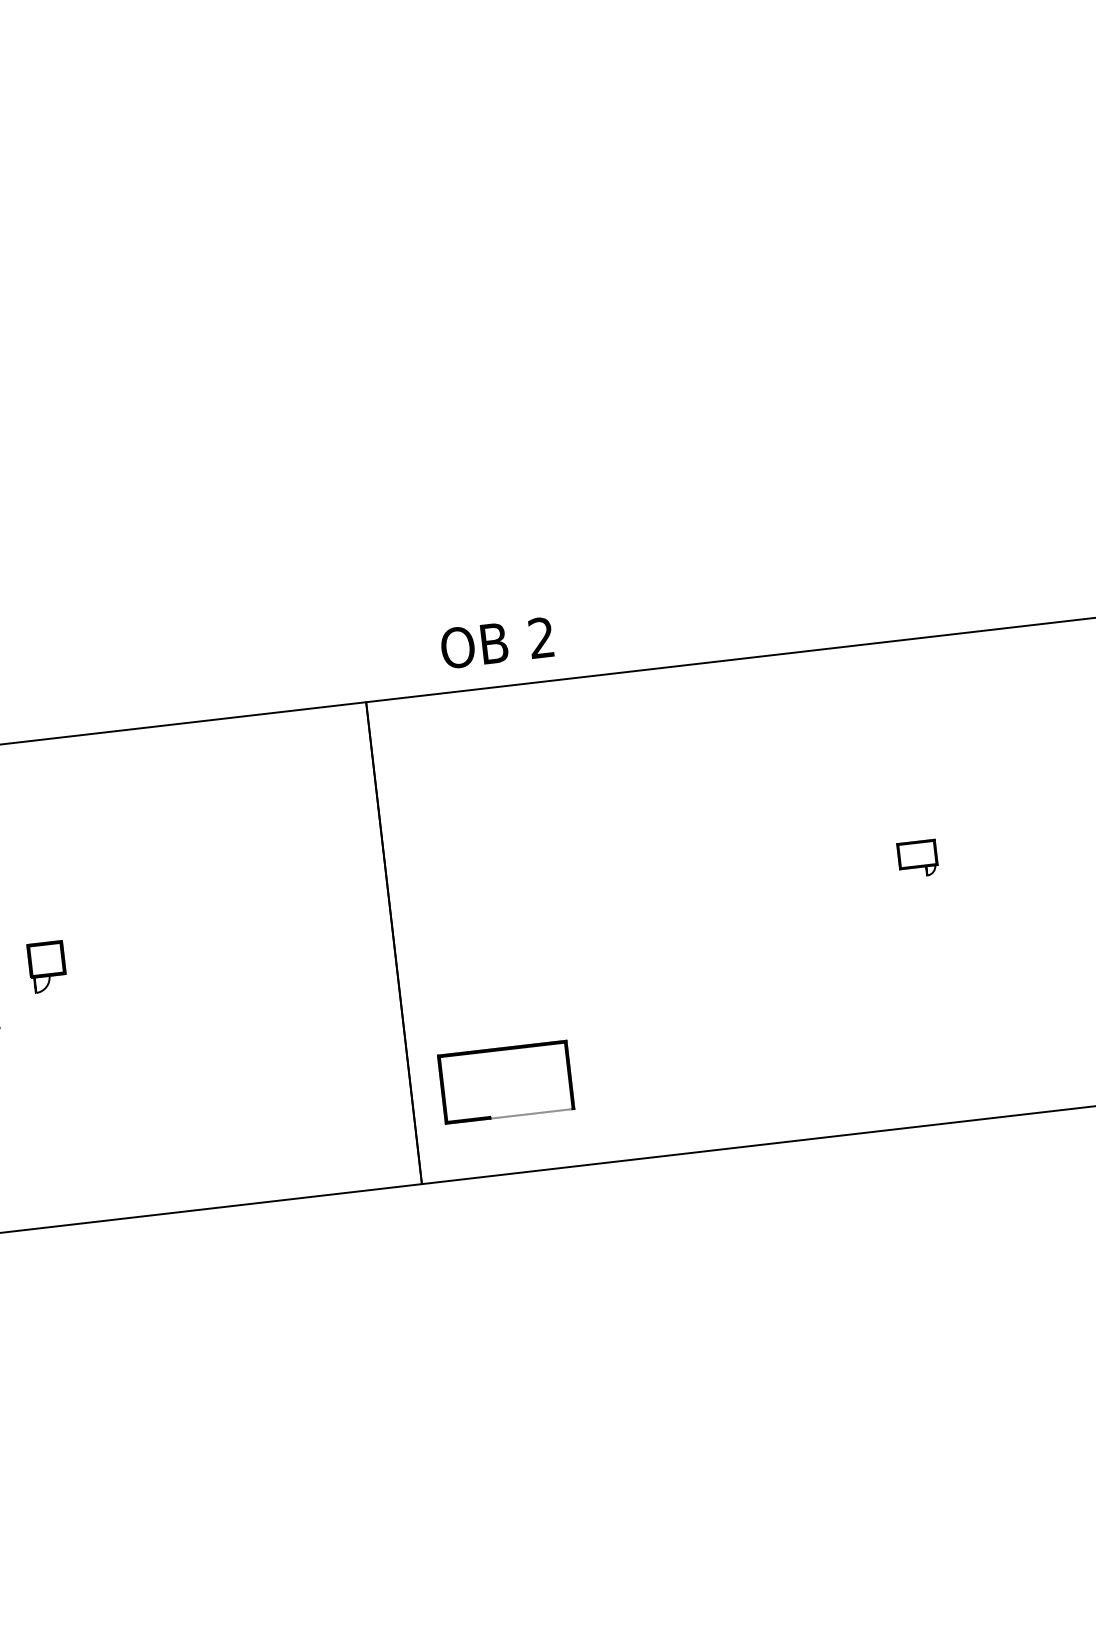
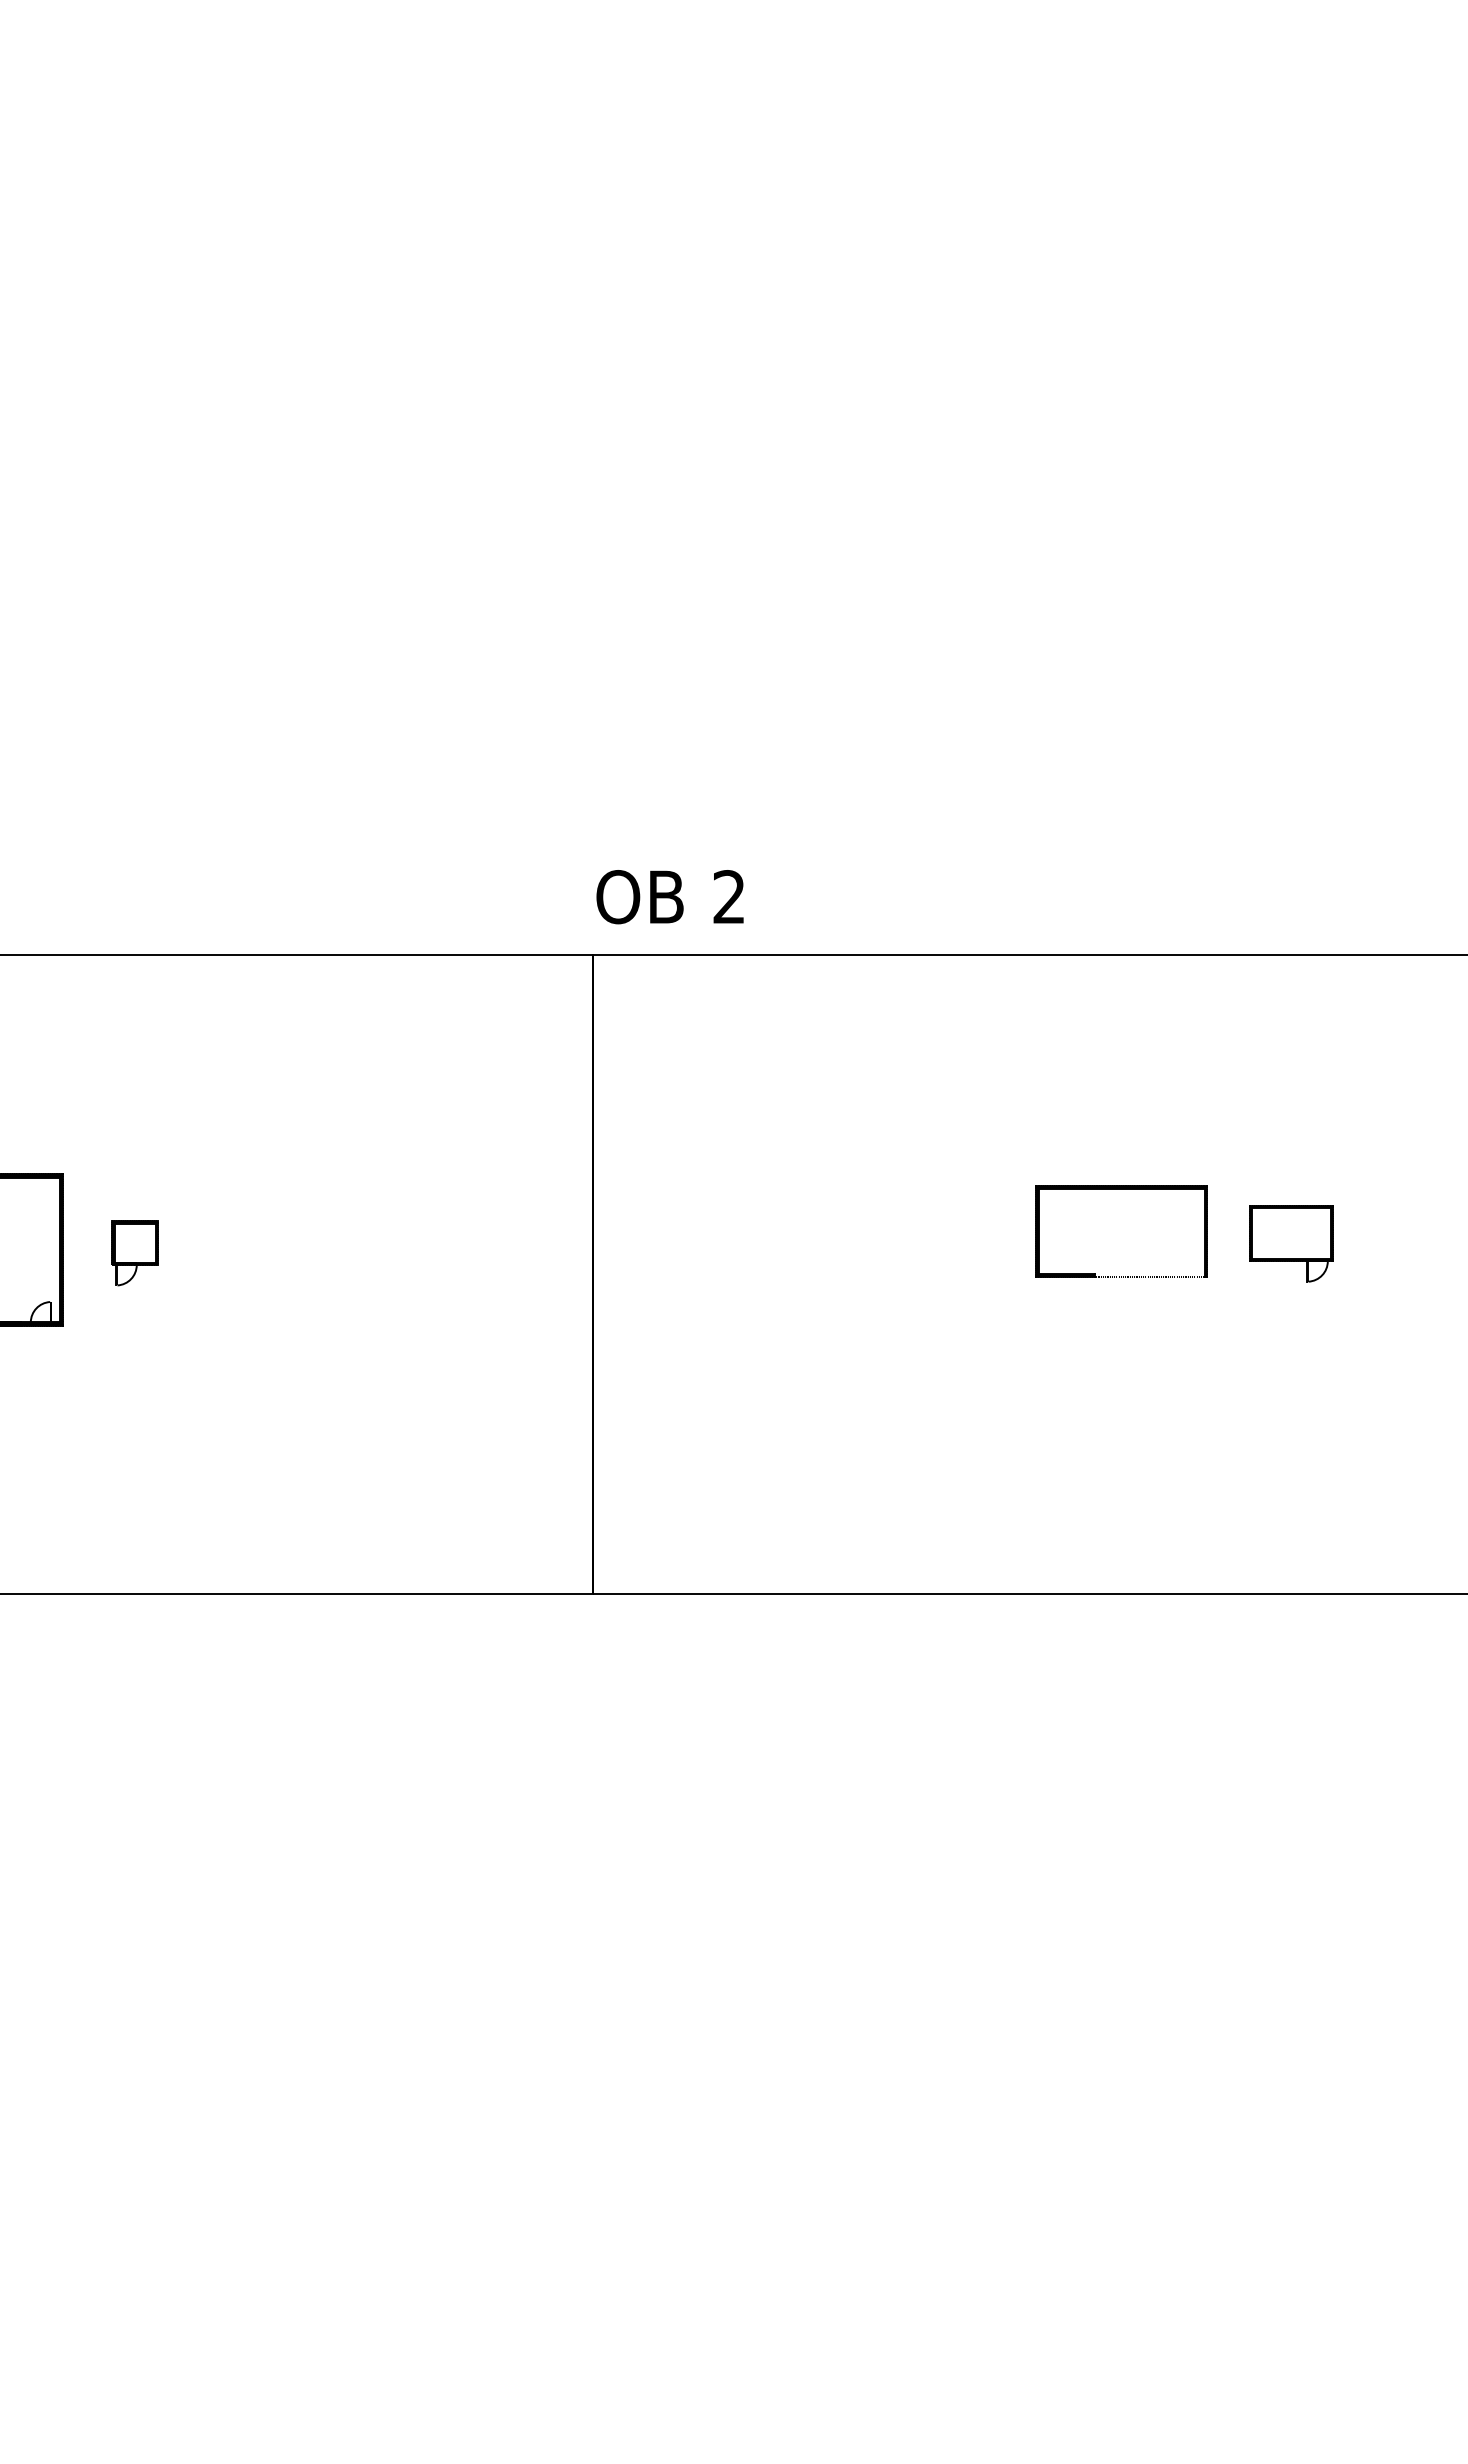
text: (496, 643) -> (669, 897), moved
part: (917, 858) -> (1291, 1243), size x1.67
part: (502, 1050) -> (1121, 1189), moved

